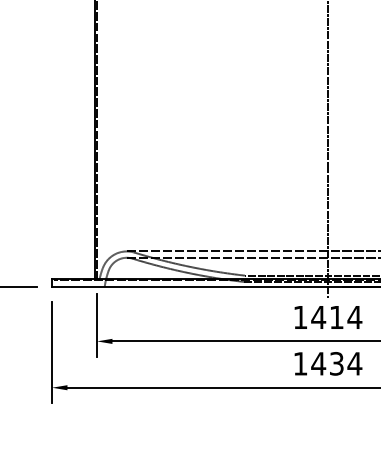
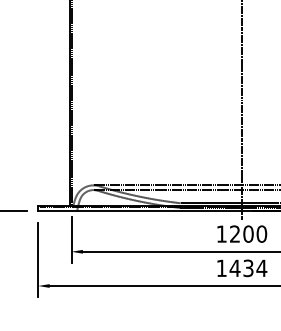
text: (336, 317) -> (248, 234), 1414 -> 1200

